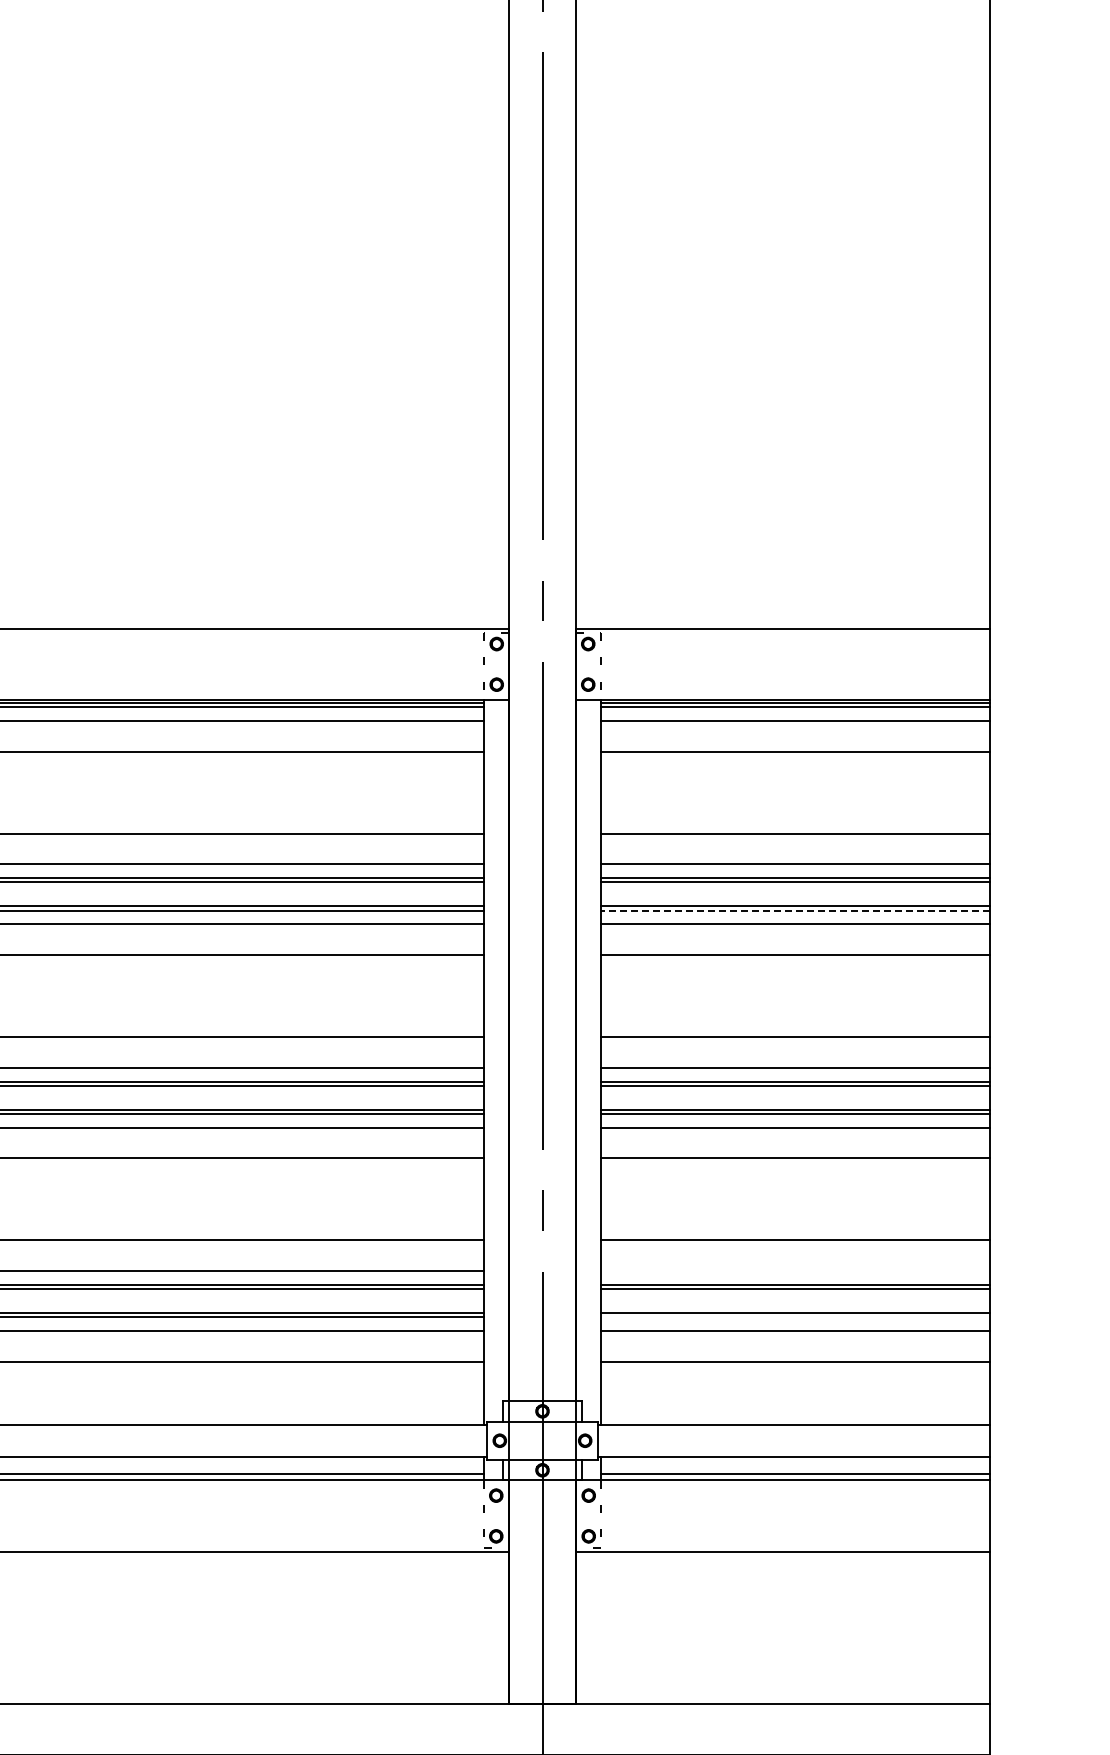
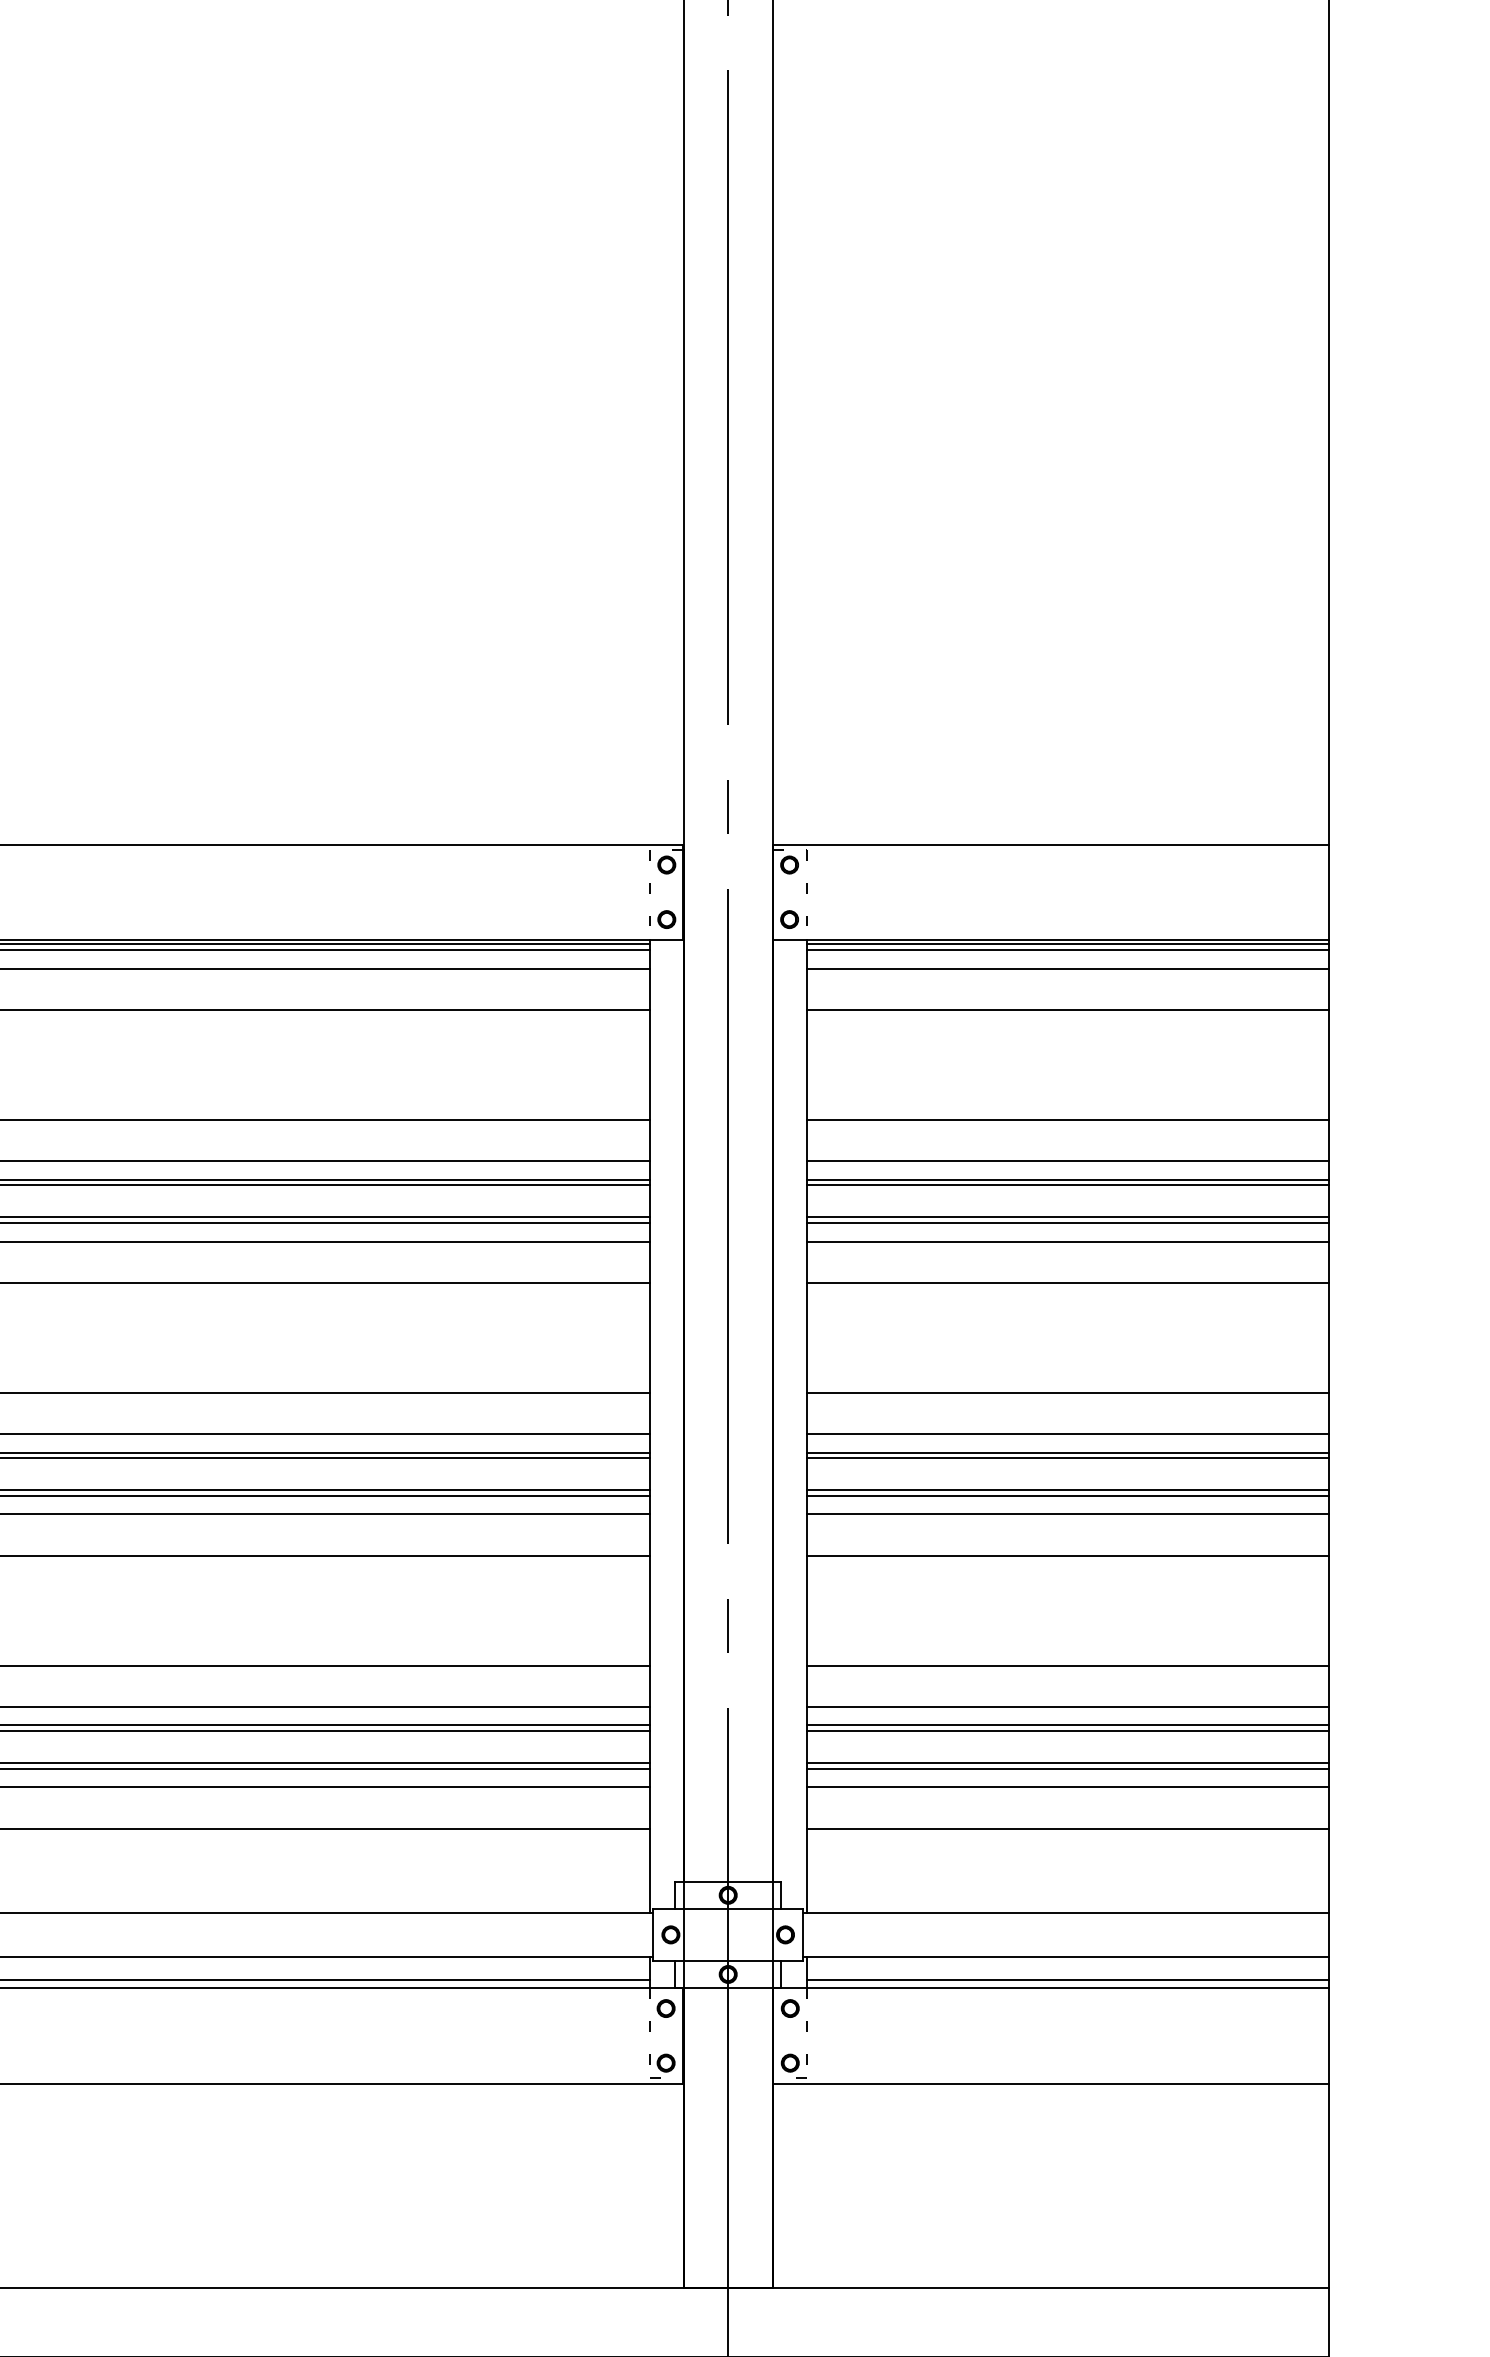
line: (794, 910) -> (1066, 1222), dashed -> solid
line: (794, 1270) -> (1066, 1706), added
line: (794, 1317) -> (1066, 1769), added

